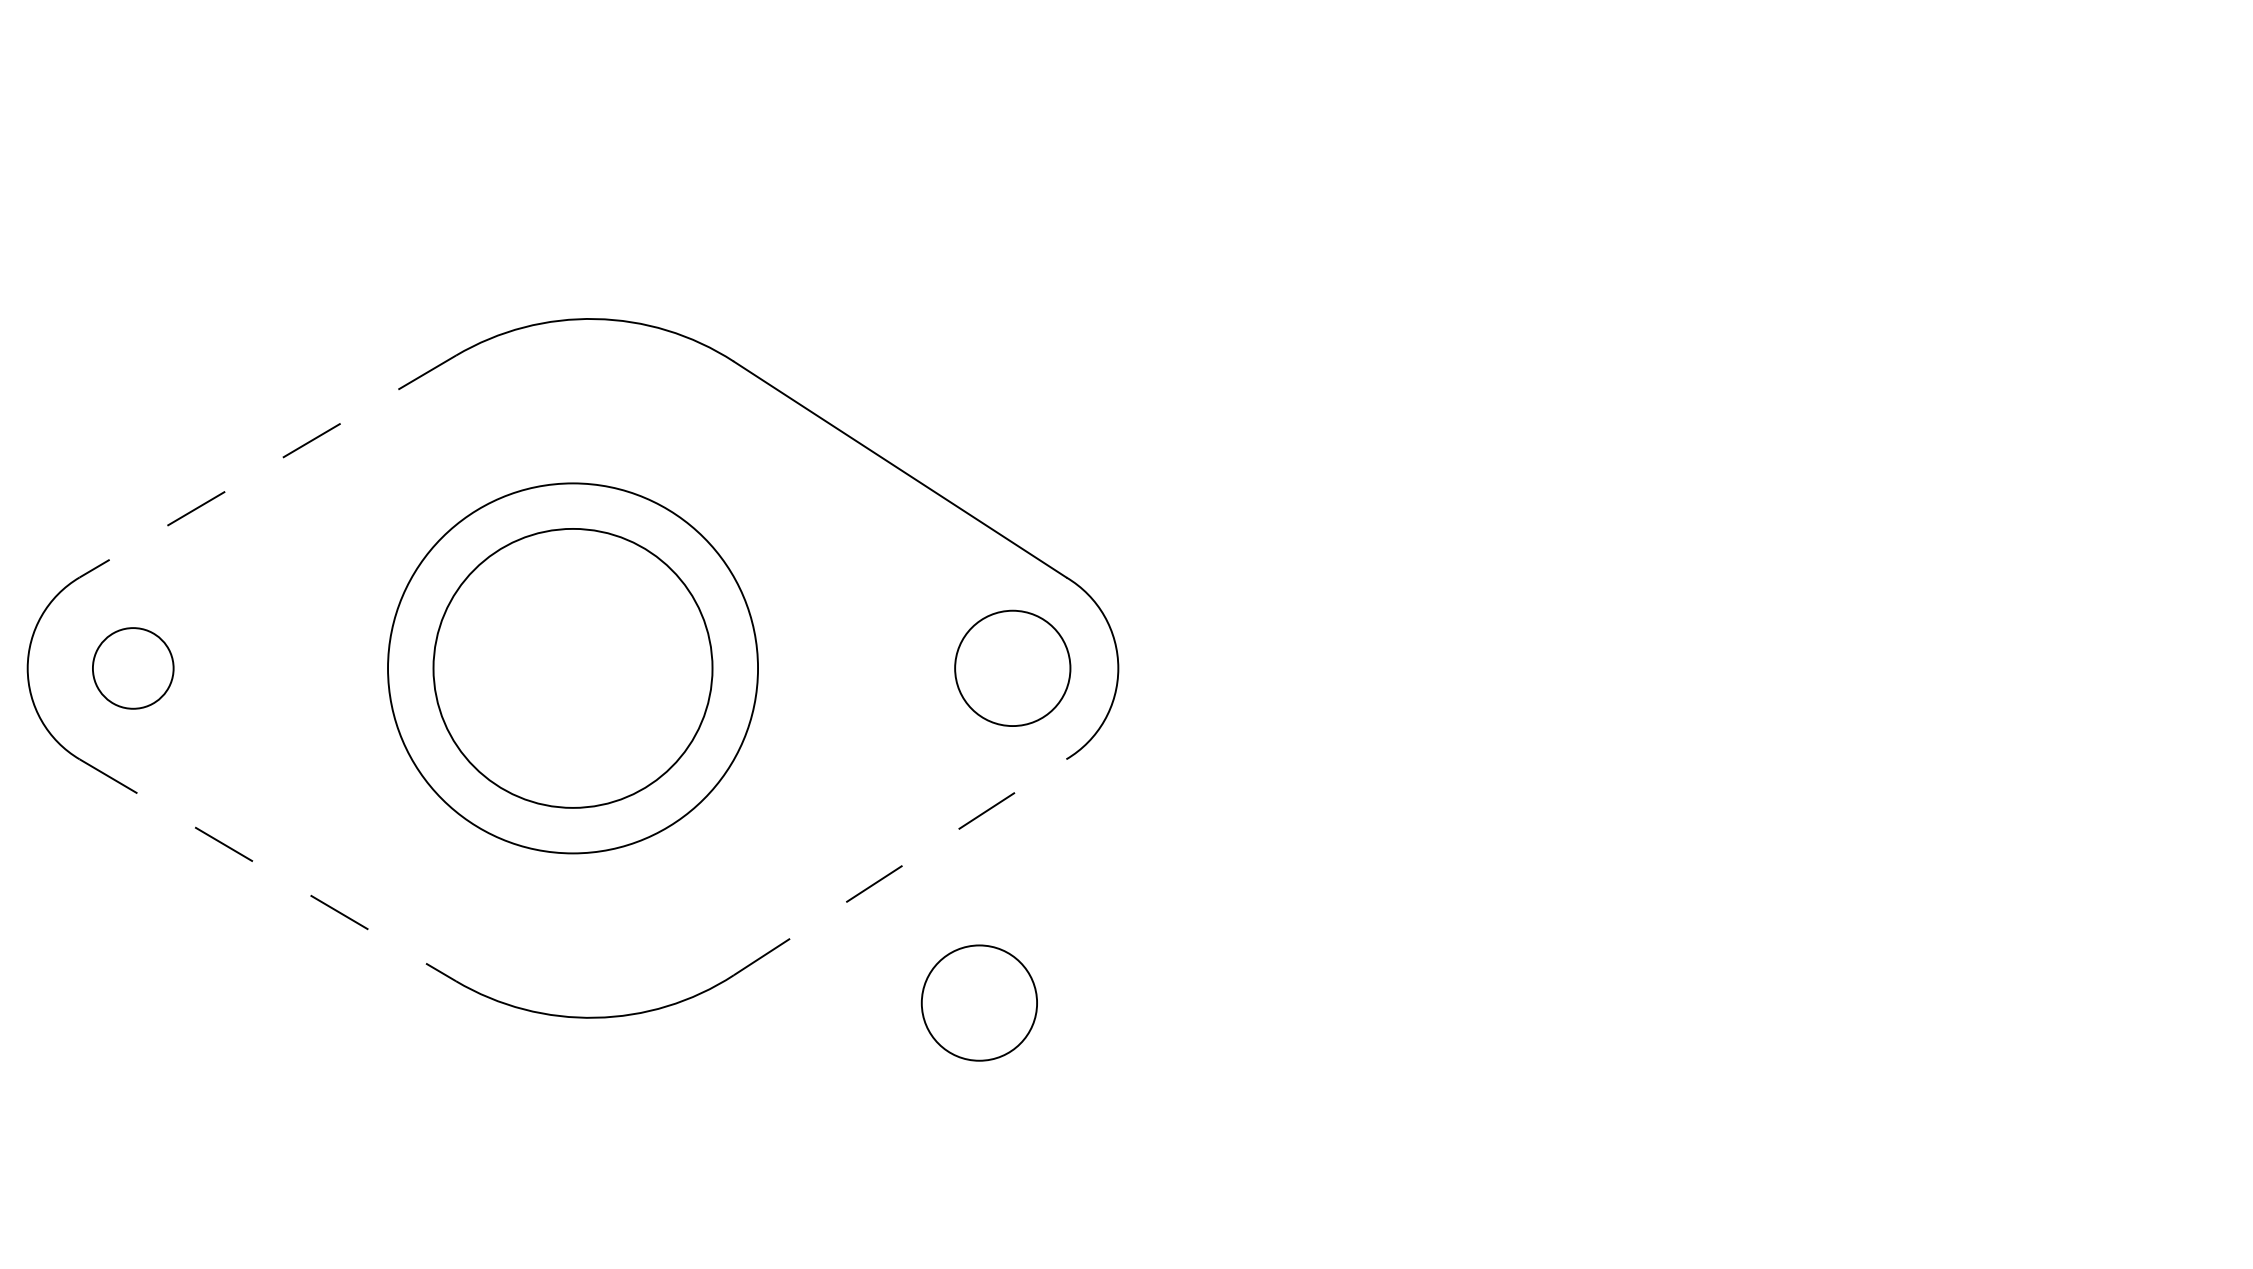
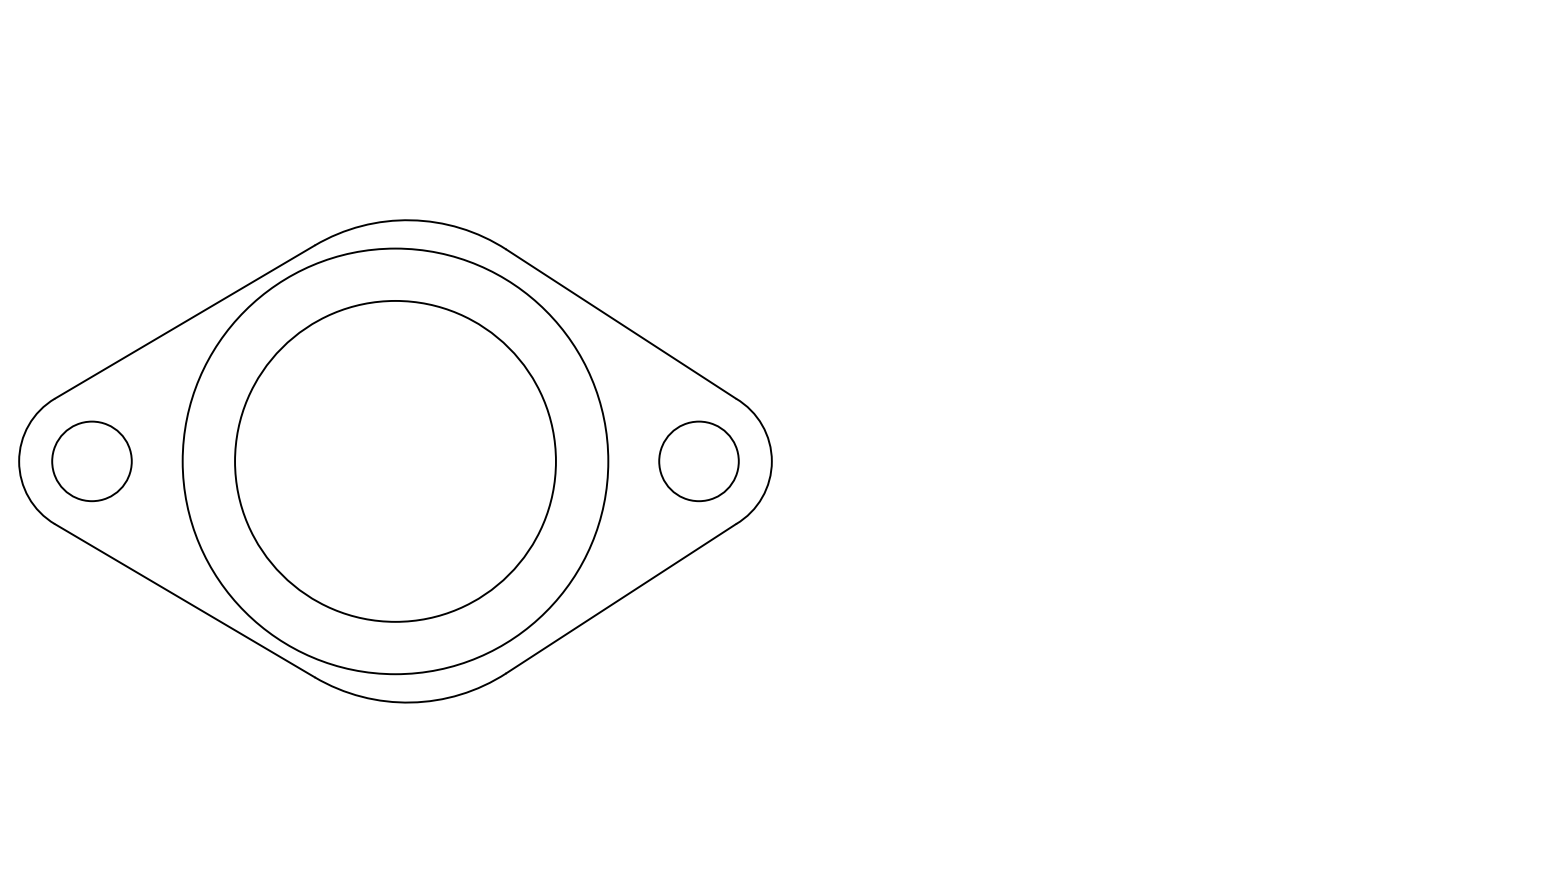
line: (267, 467) -> (184, 322), dashed -> solid
circle: (573, 667) -> (395, 460), size x1.67
circle: (132, 668) -> (91, 461), size x1.43
circle: (573, 668) -> (395, 461), size x1.67
line: (900, 867) -> (621, 598), dashed -> solid
line: (267, 869) -> (184, 600), dashed -> solid
circle: (978, 1003) -> (675, 692), removed

